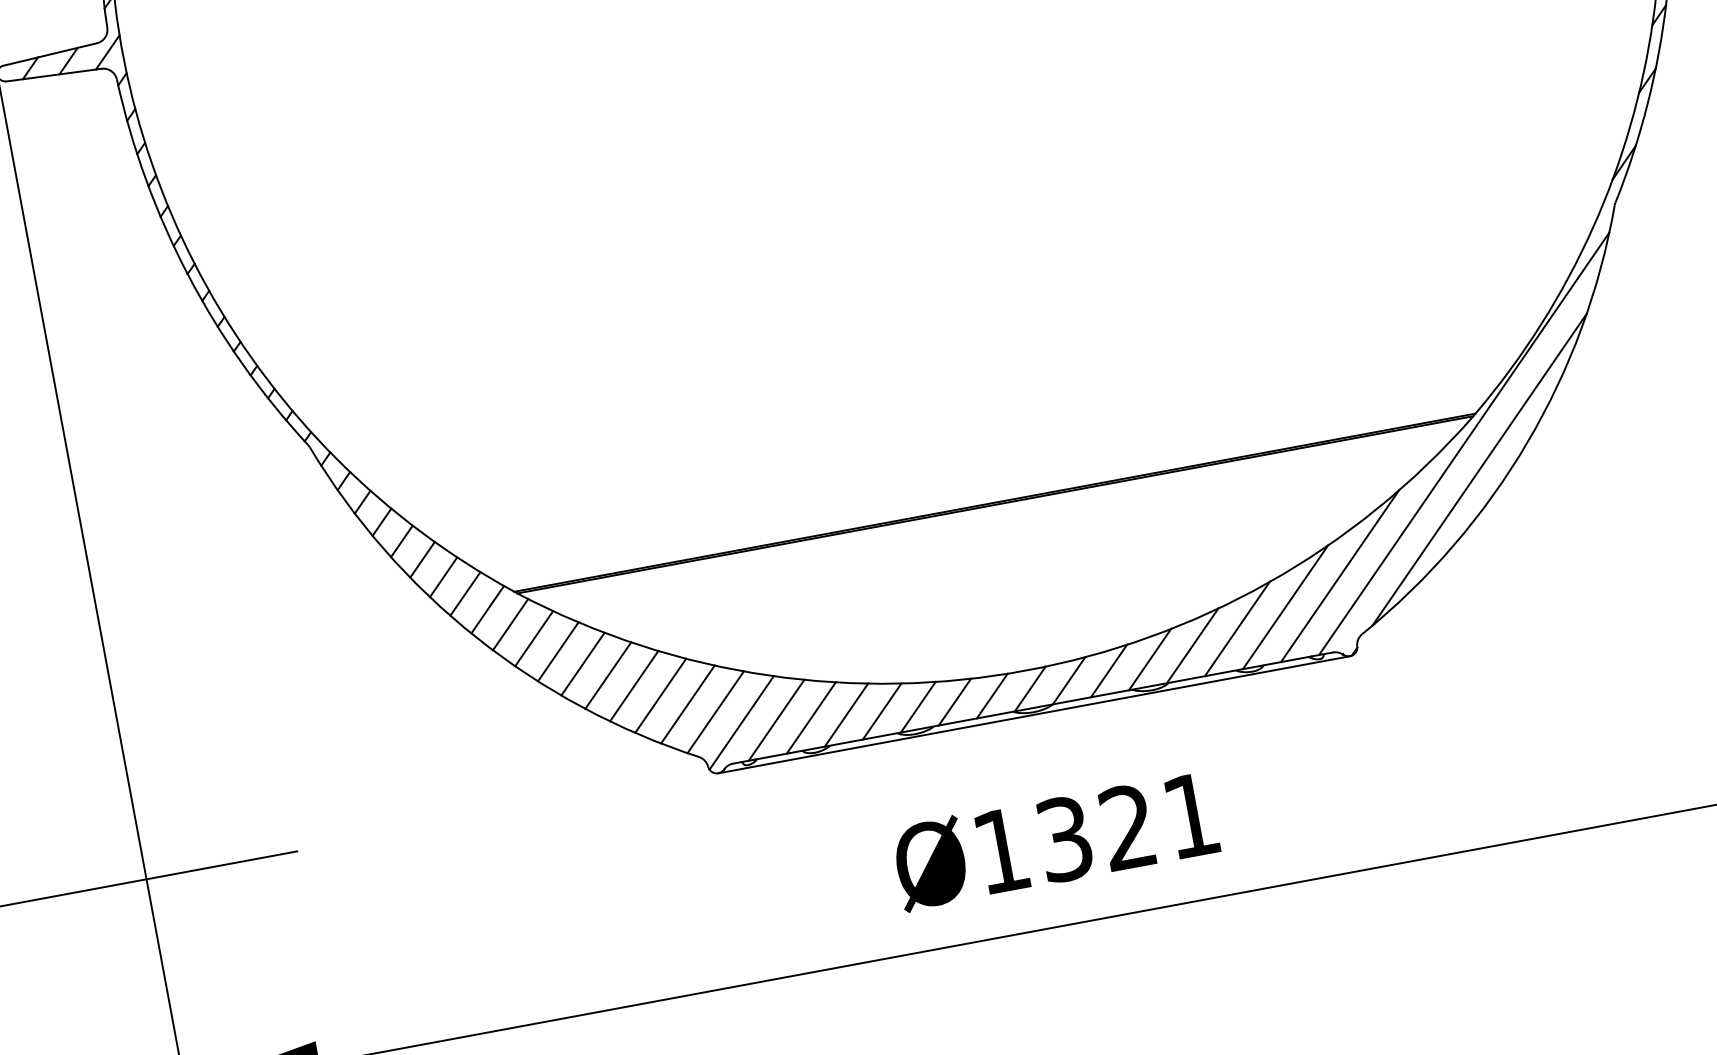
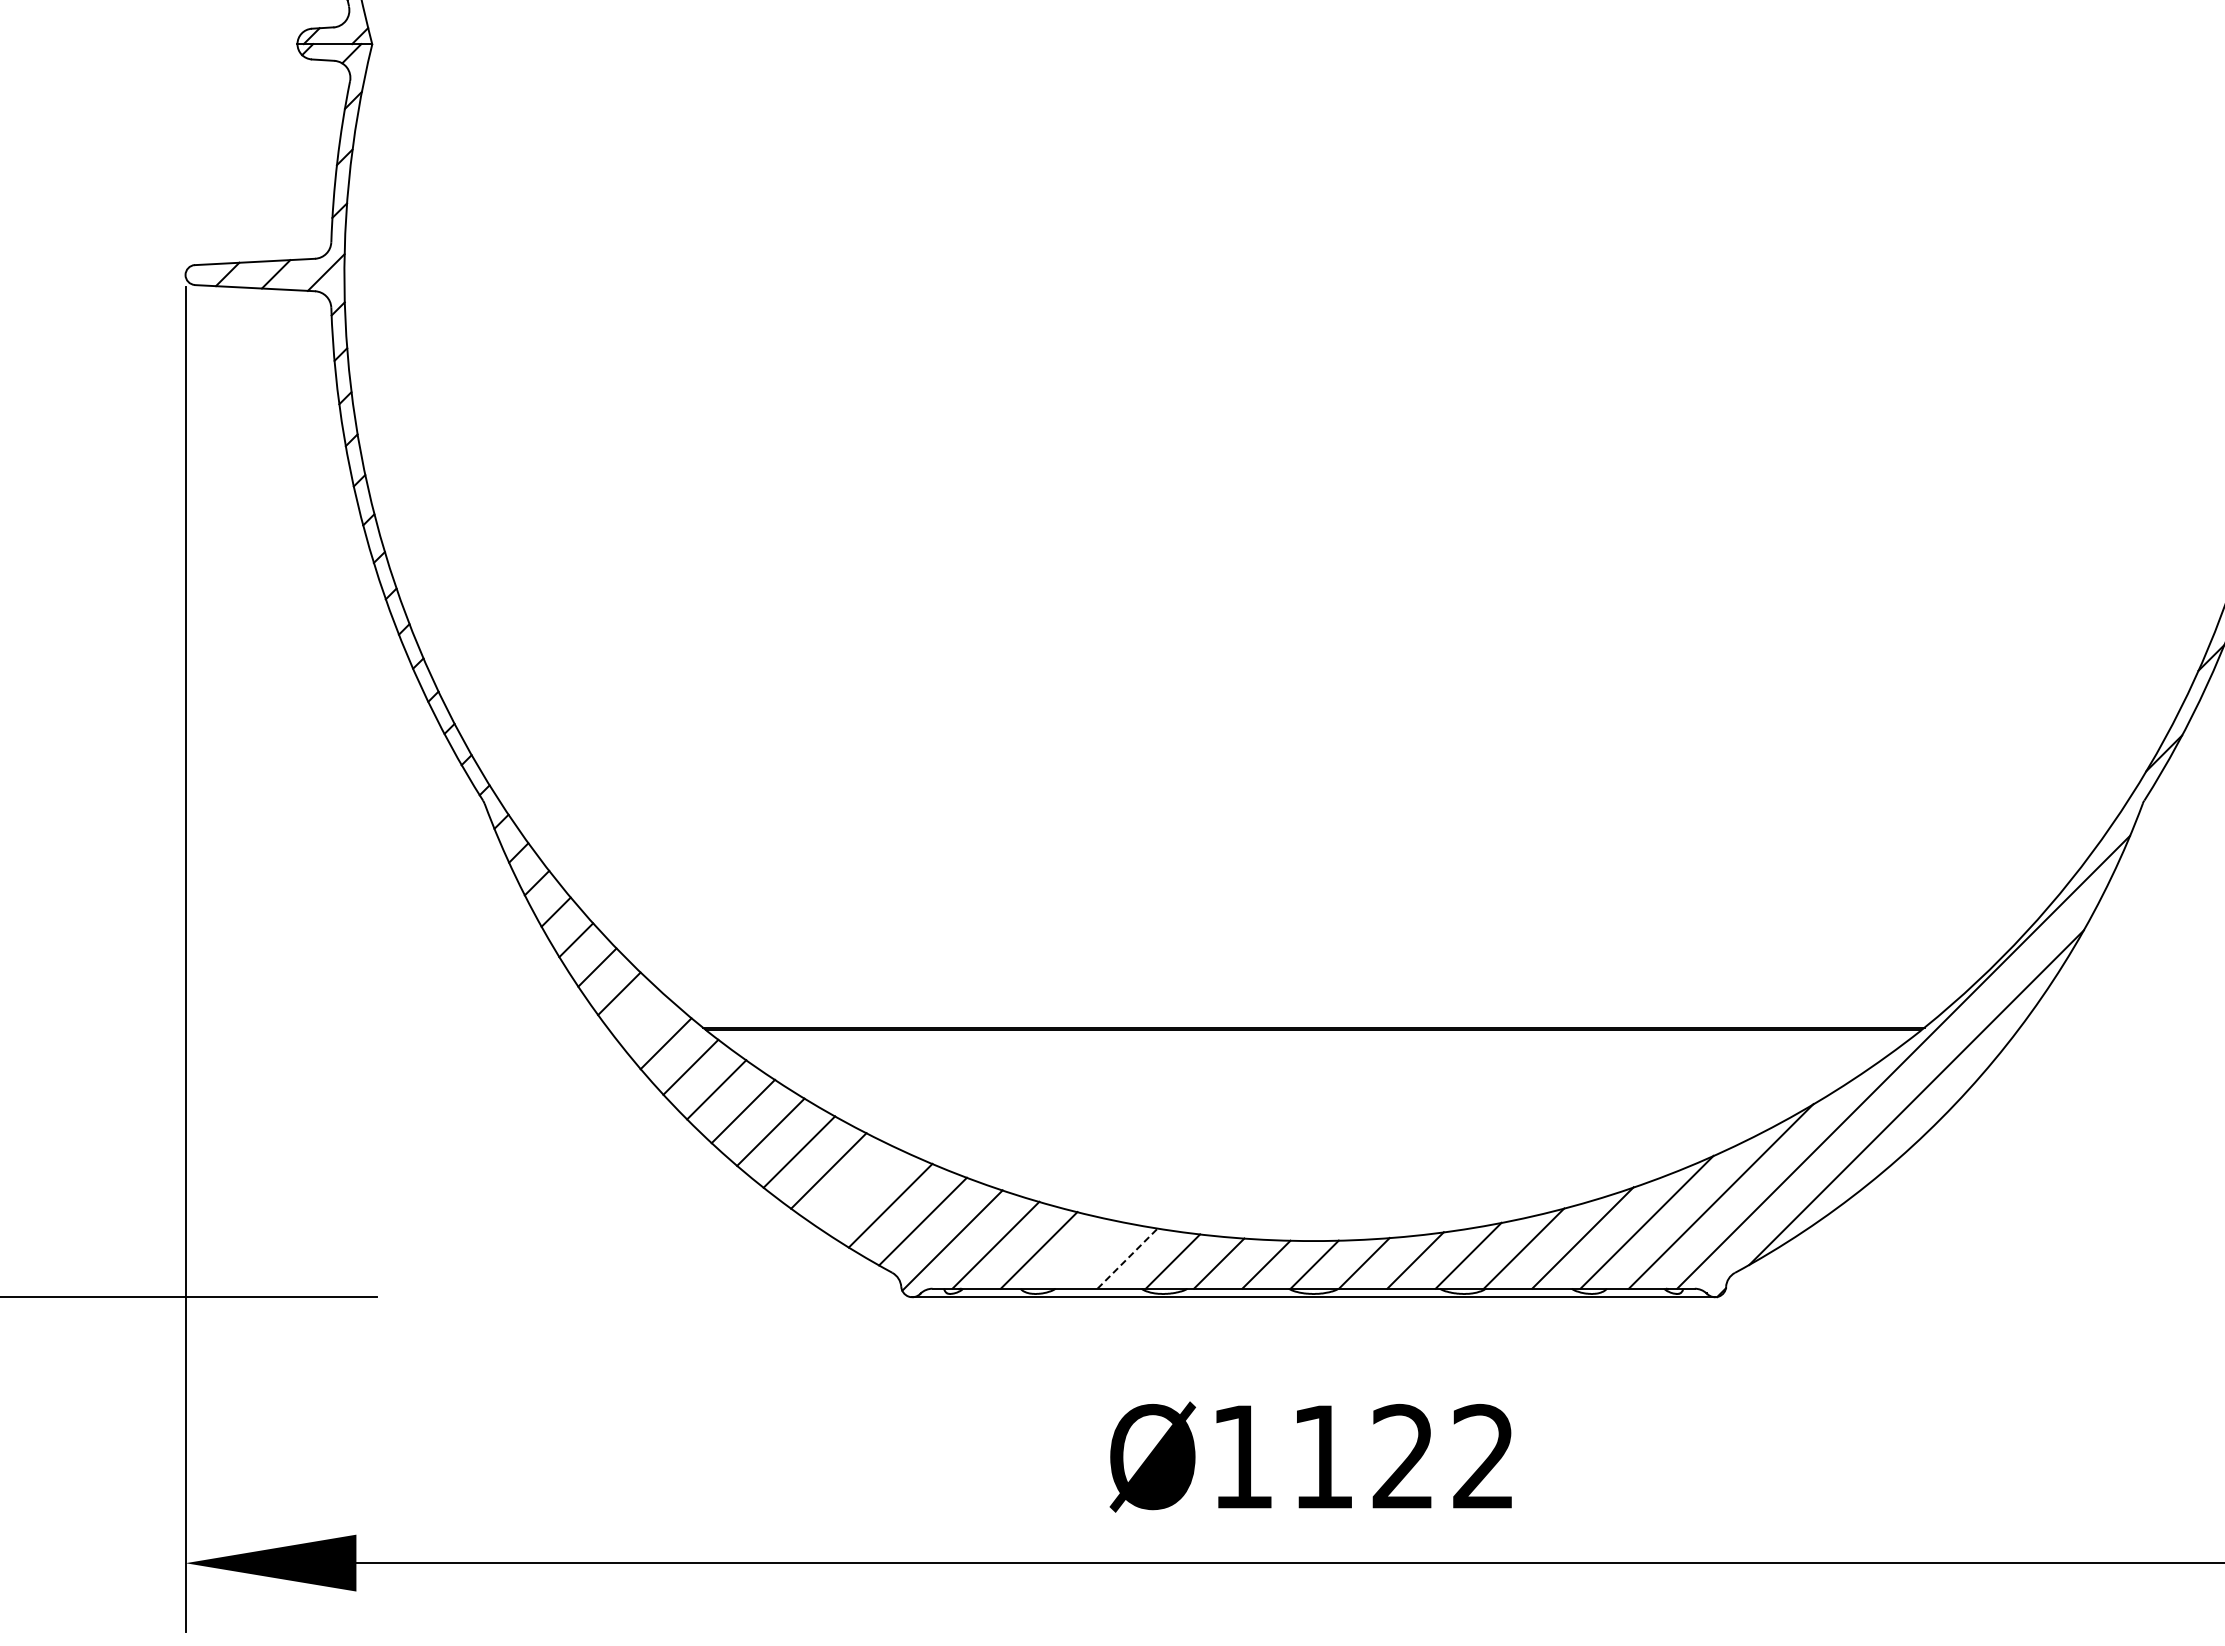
line: (464, 593) -> (641, 1018), removed
line: (660, 695) -> (859, 1188), removed
line: (882, 711) -> (1127, 1258), solid -> dashed
line: (846, 714) -> (1082, 1254), removed
text: (1127, 827) -> (1402, 1456), Ø1321 -> Ø1122

